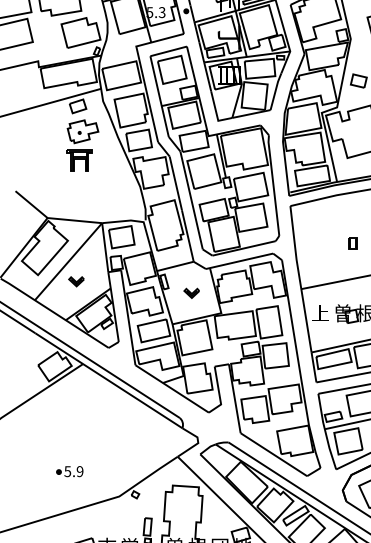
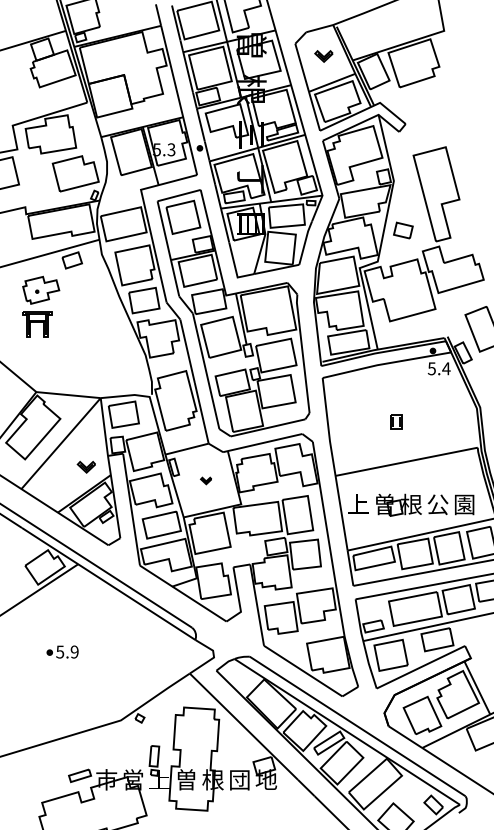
part: (83, 145) -> (41, 306), moved
part: (75, 281) -> (85, 466), moved
part: (191, 293) -> (205, 480), size x0.6
part: (69, 471) -> (62, 651), moved

